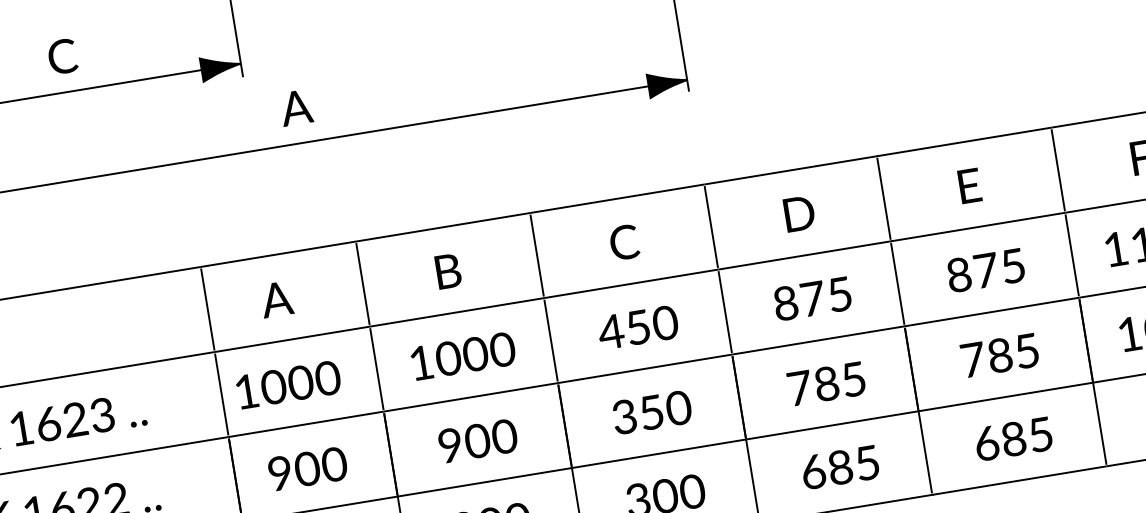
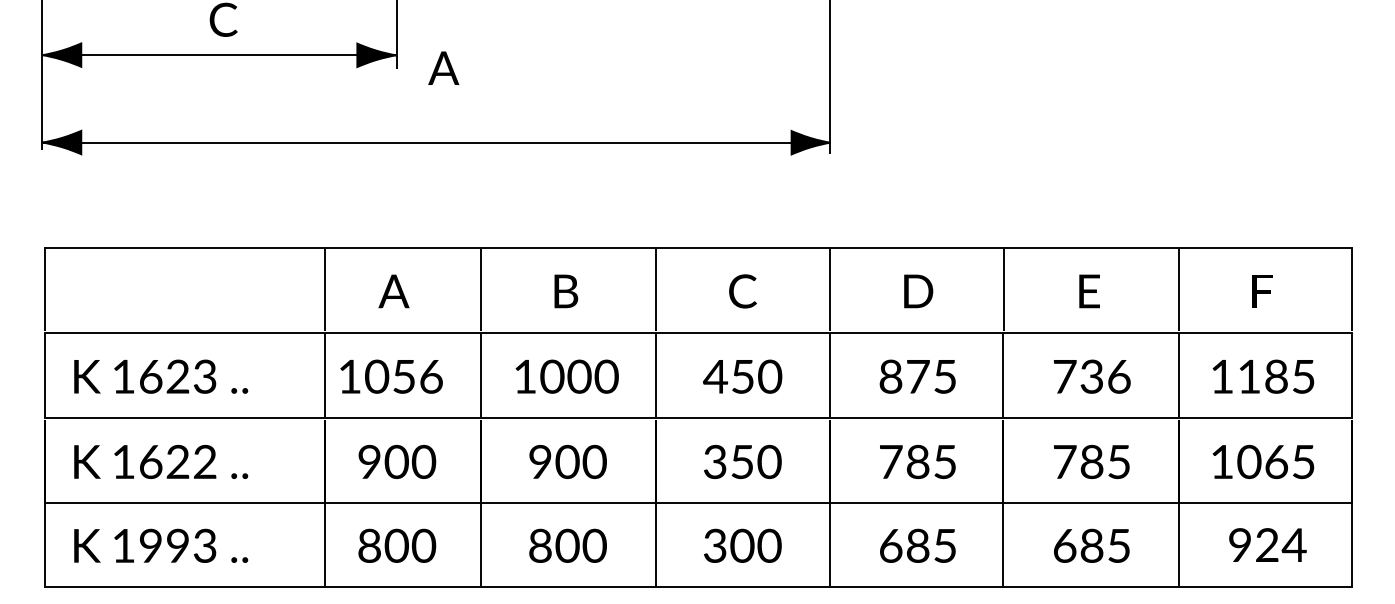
part: (295, 107) -> (443, 67), moved
text: (985, 270) -> (1091, 376), 875 -> 736
text: (314, 380) -> (417, 376), 1000 -> 1056

